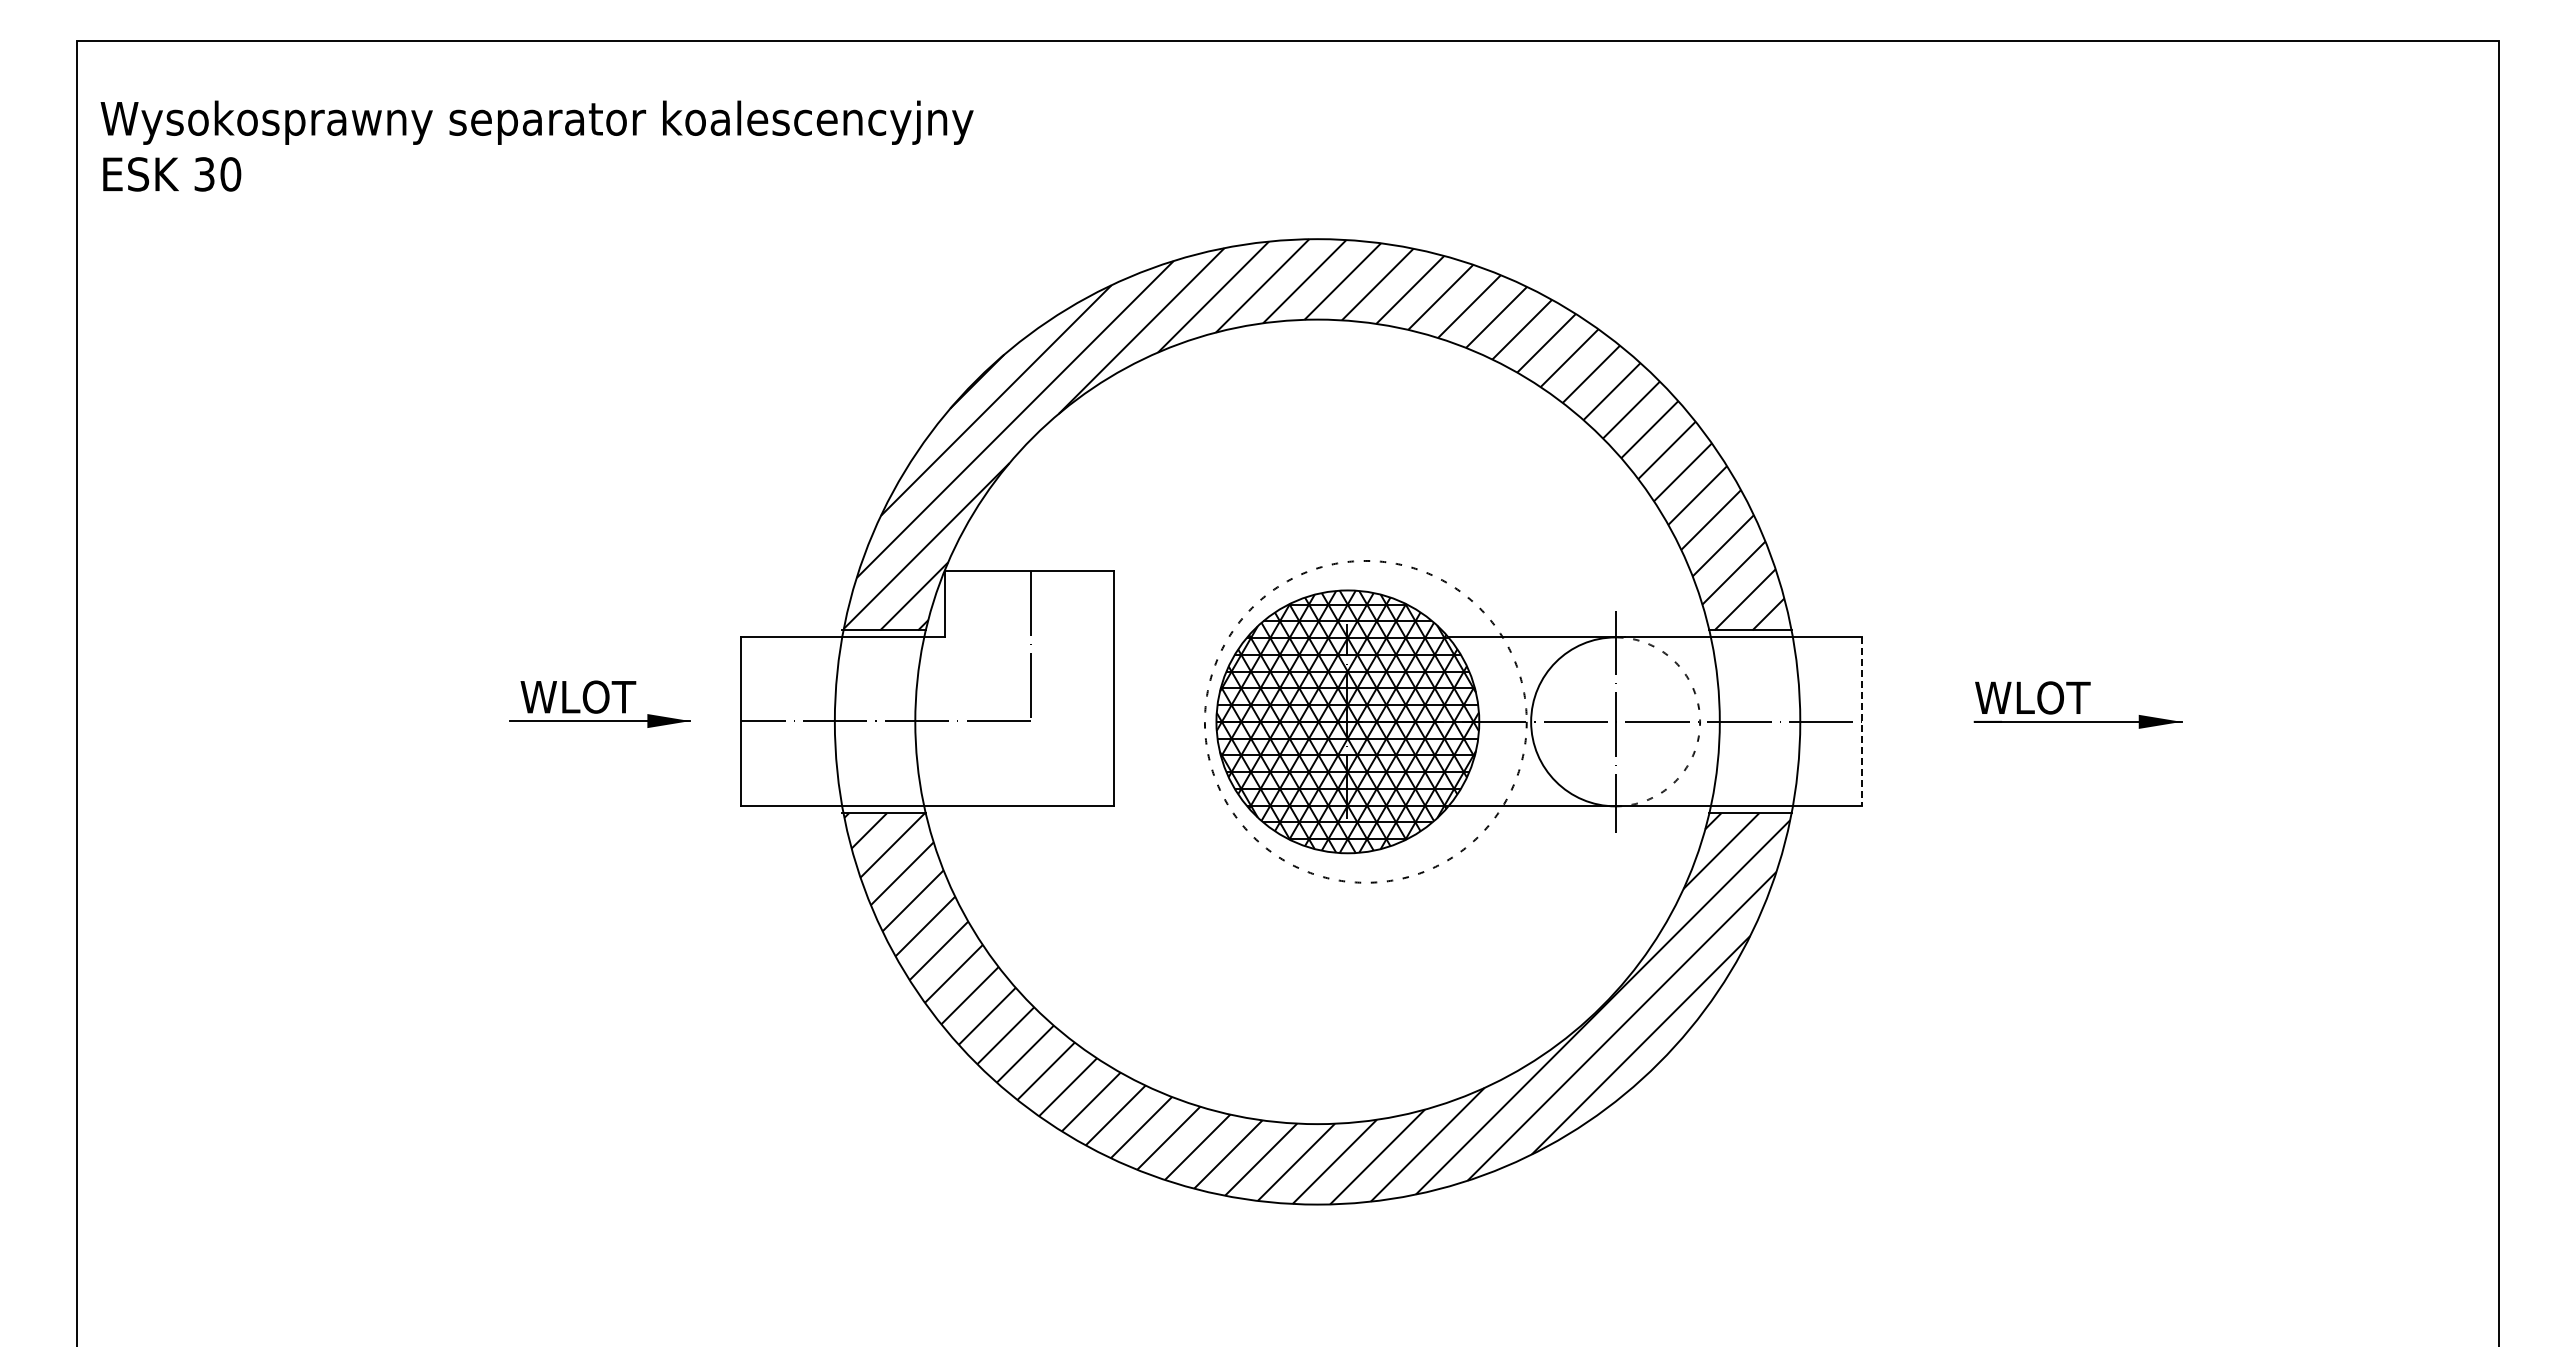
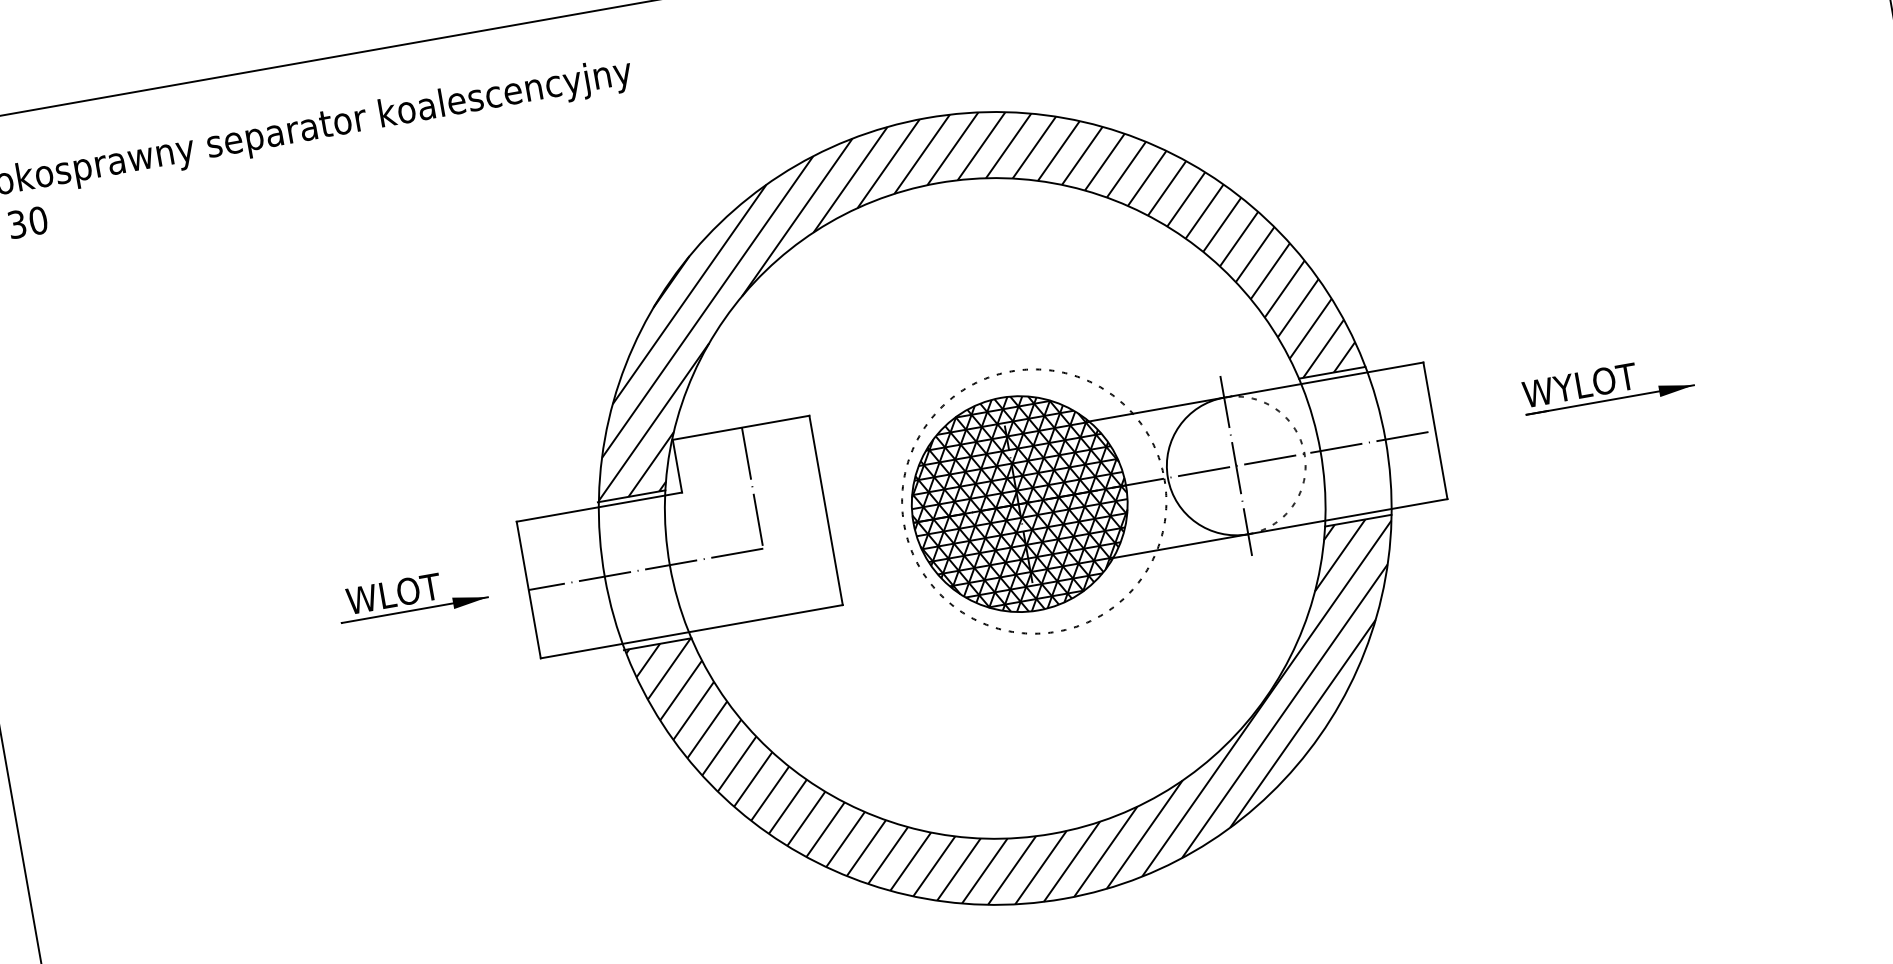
text: (2063, 697) -> (1594, 382), WLOT -> WYLOT
line: (1861, 722) -> (1435, 431), dashed -> solid

